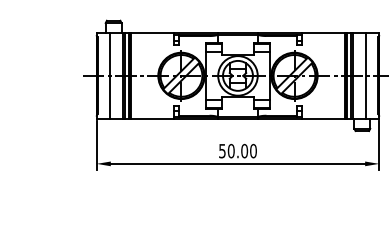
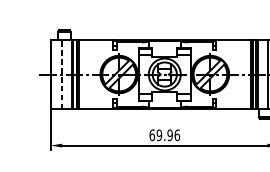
line: (110, 75) -> (61, 74), solid -> dashed
text: (237, 150) -> (164, 134), 50.00 -> 69.96

